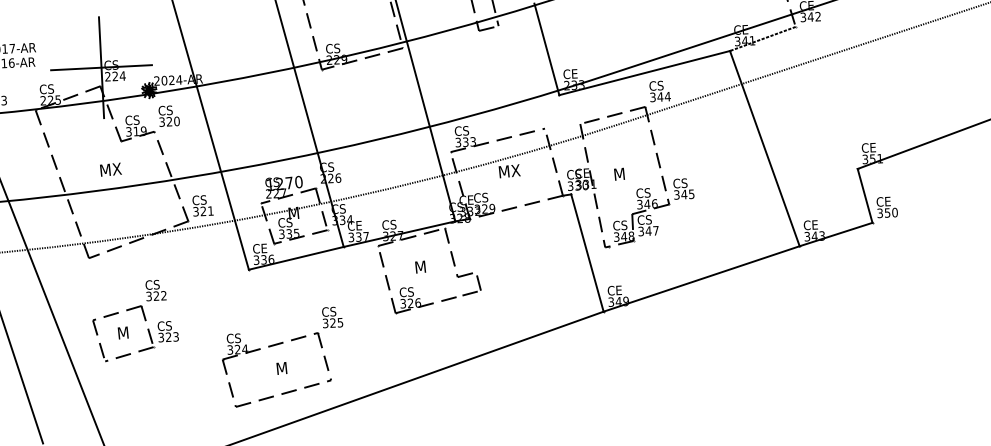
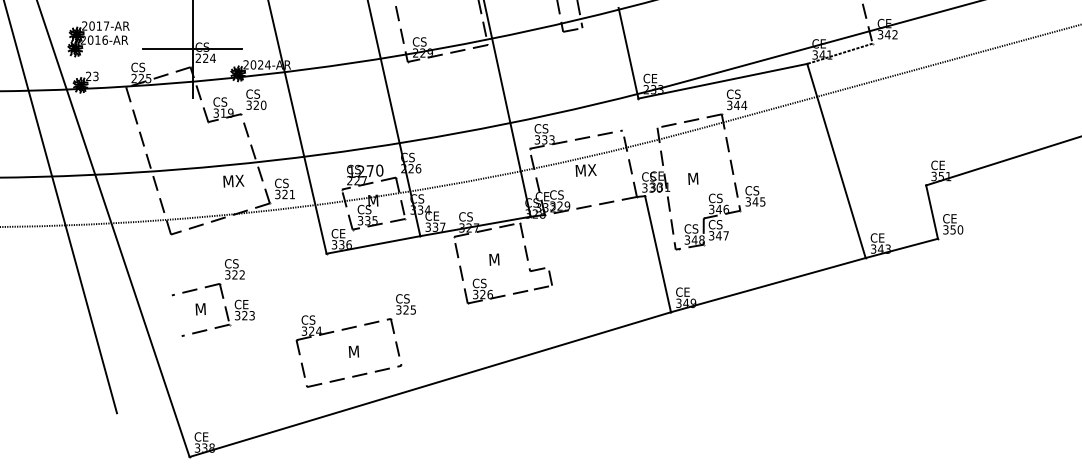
text: (110, 169) -> (233, 180), moved
text: (168, 325) -> (245, 304), CS -> CE
line: (98, 340) -> (176, 315), removed

